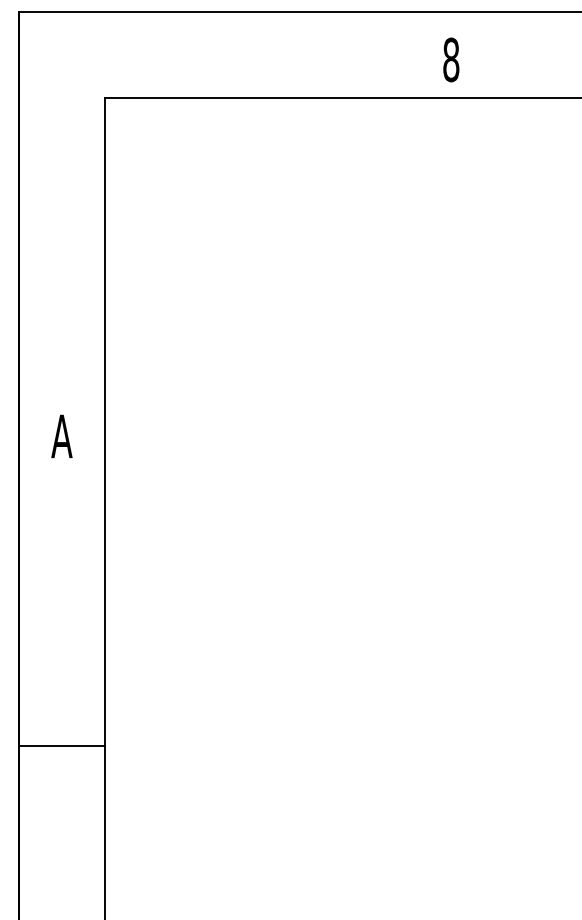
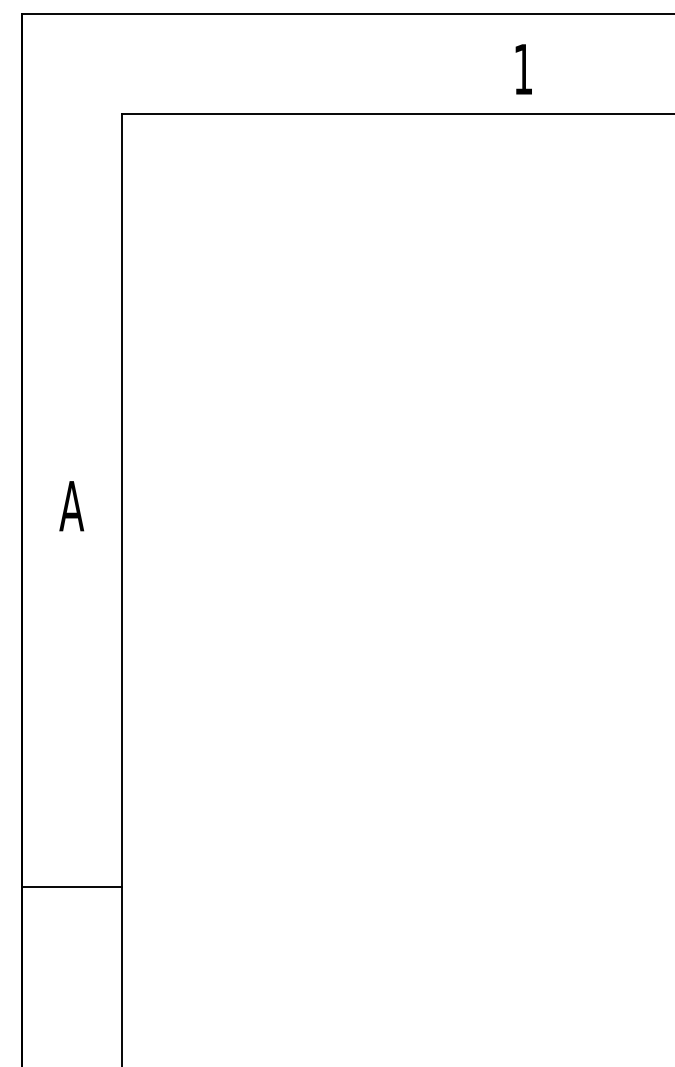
text: (451, 60) -> (523, 69), 8 -> 1
line: (61, 746) -> (71, 887), moved

